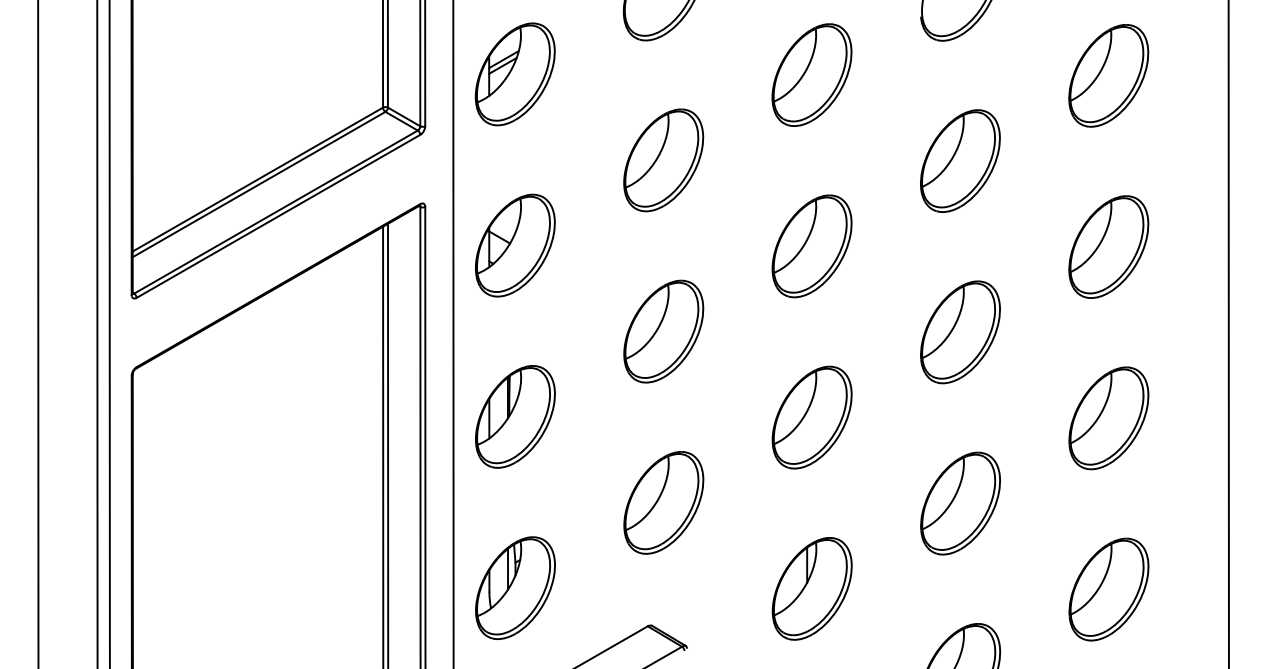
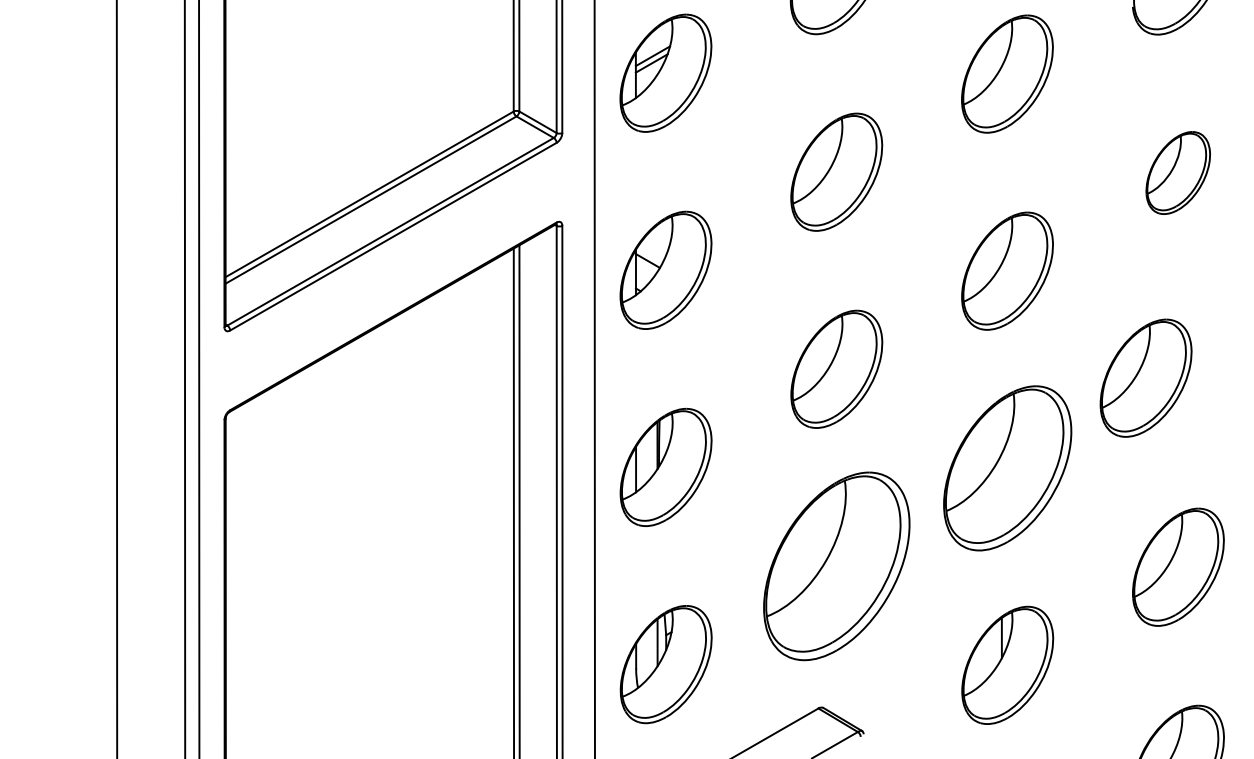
part: (960, 160) -> (1178, 172), size x0.7
part: (960, 332) -> (1146, 378), moved
part: (811, 417) -> (1006, 468), size x1.4
part: (663, 502) -> (836, 565), size x1.6

